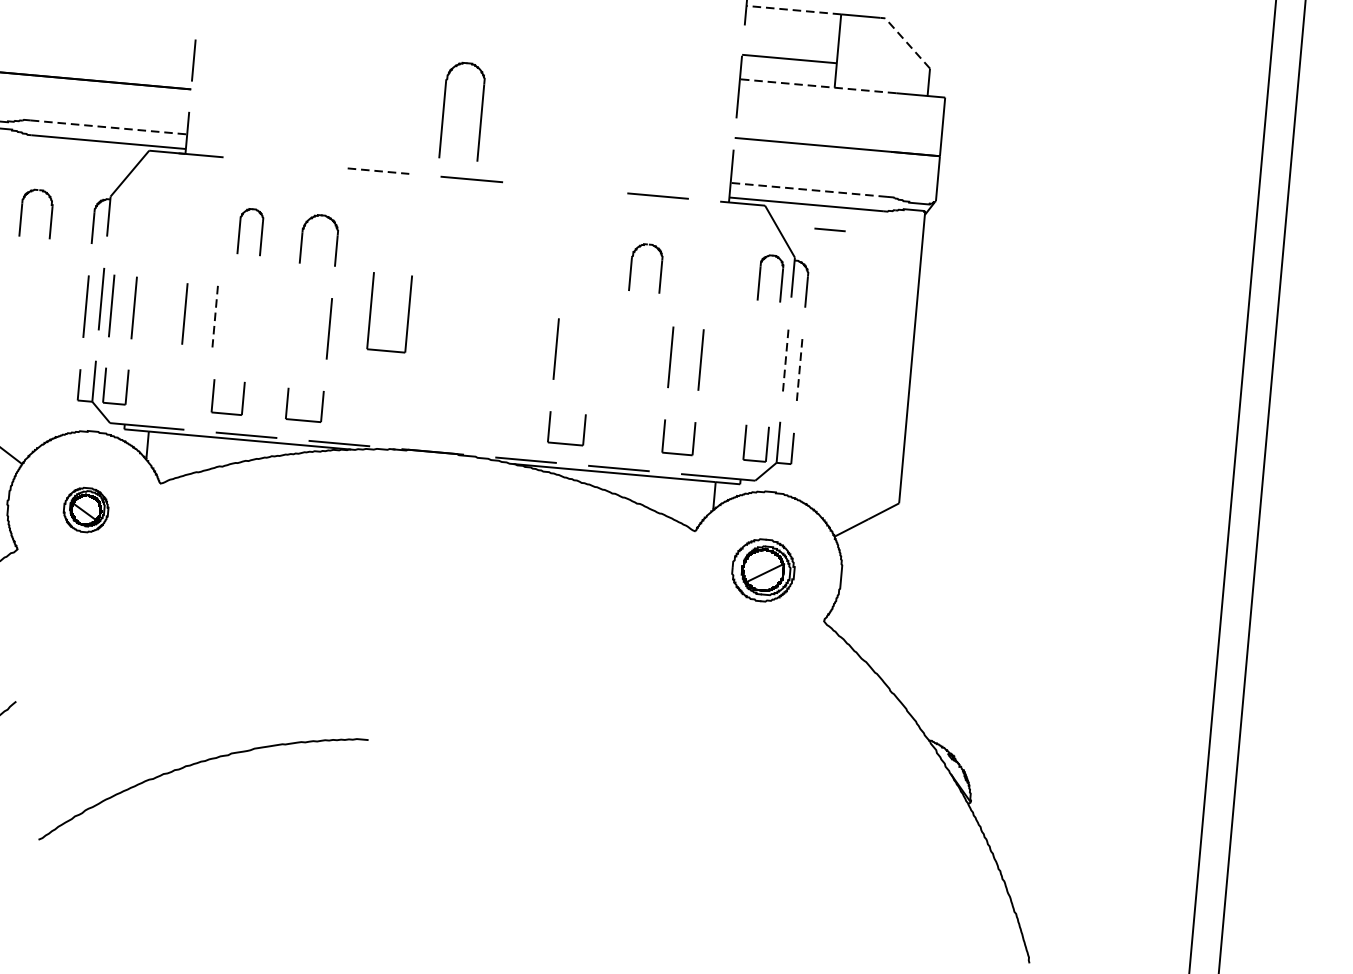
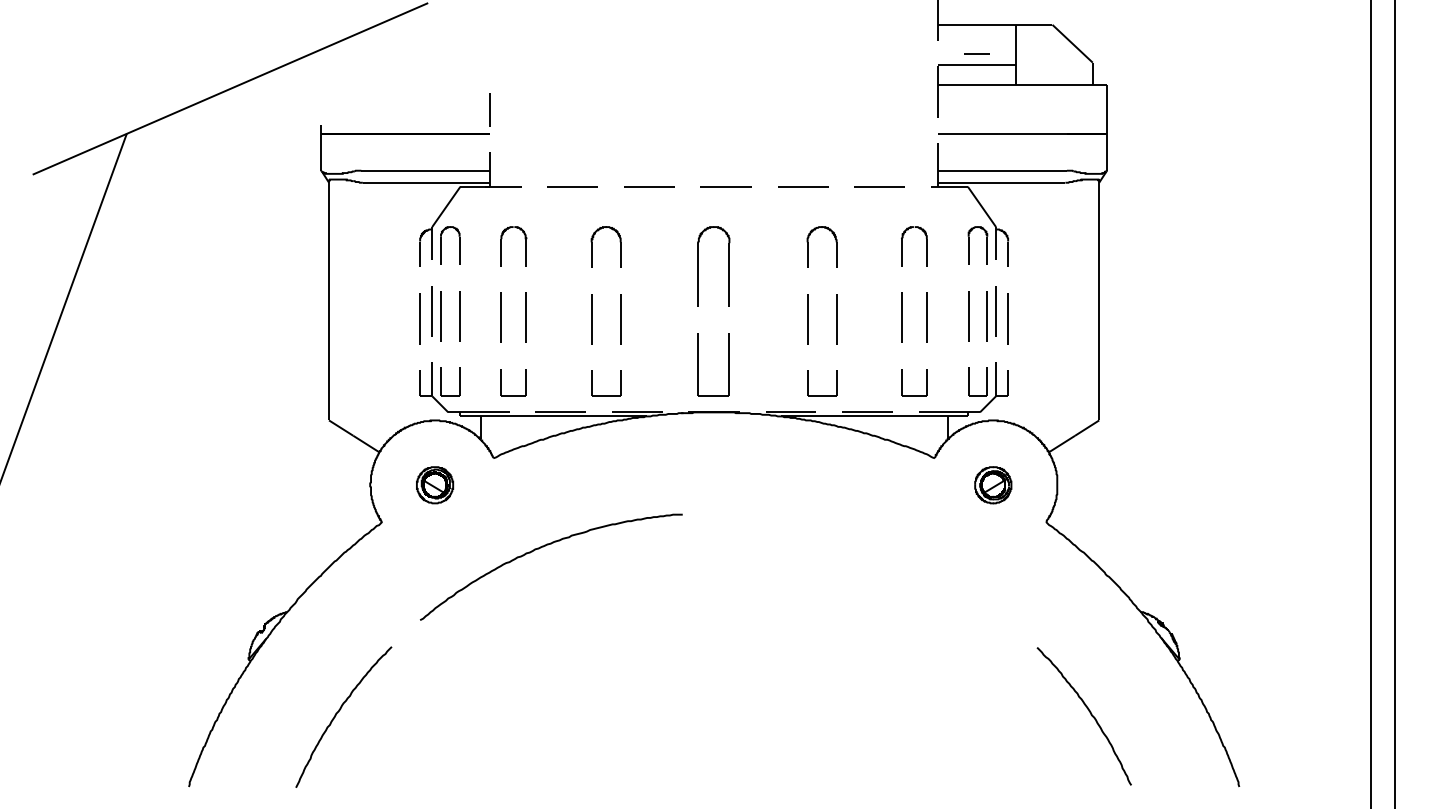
line: (793, 9) -> (976, 24), dashed -> solid
line: (907, 43) -> (1072, 43), dashed -> solid
line: (818, 86) -> (1002, 85), dashed -> solid
part: (444, 109) -> (698, 266), moved
line: (109, 127) -> (426, 170), dashed -> solid
line: (285, 162) -> (572, 186), added
line: (378, 170) -> (649, 186), dashed -> solid
line: (565, 187) -> (803, 186), added
line: (808, 189) -> (1002, 170), dashed -> solid
part: (21, 212) -> (501, 246), moved
line: (829, 229) -> (976, 53), moved
part: (240, 230) -> (441, 245), moved
part: (565, 260) -> (808, 246), added
part: (631, 266) -> (902, 246), moved
part: (371, 310) -> (698, 364), moved
line: (215, 317) -> (526, 318), dashed -> solid
line: (293, 325) -> (591, 319), added
line: (591, 352) -> (836, 319), added
line: (786, 360) -> (996, 311), dashed -> solid
line: (751, 363) -> (968, 316), added
line: (773, 365) -> (986, 316), added
line: (800, 369) -> (1008, 318), dashed -> solid
part: (213, 395) -> (501, 382), moved
part: (763, 570) -> (993, 485), size x0.71
curve: (193, 765) -> (541, 548), moved
curve: (854, 855) -> (1088, 711), added

